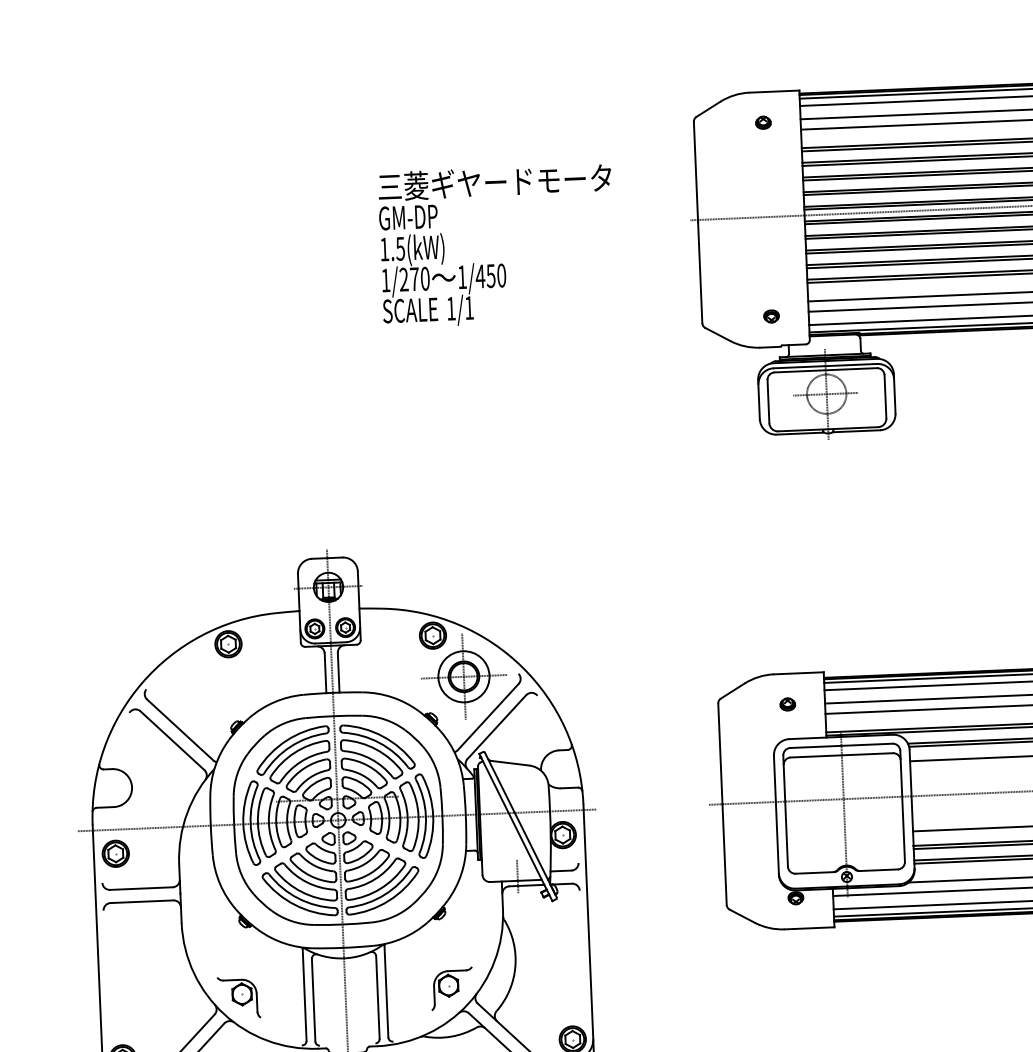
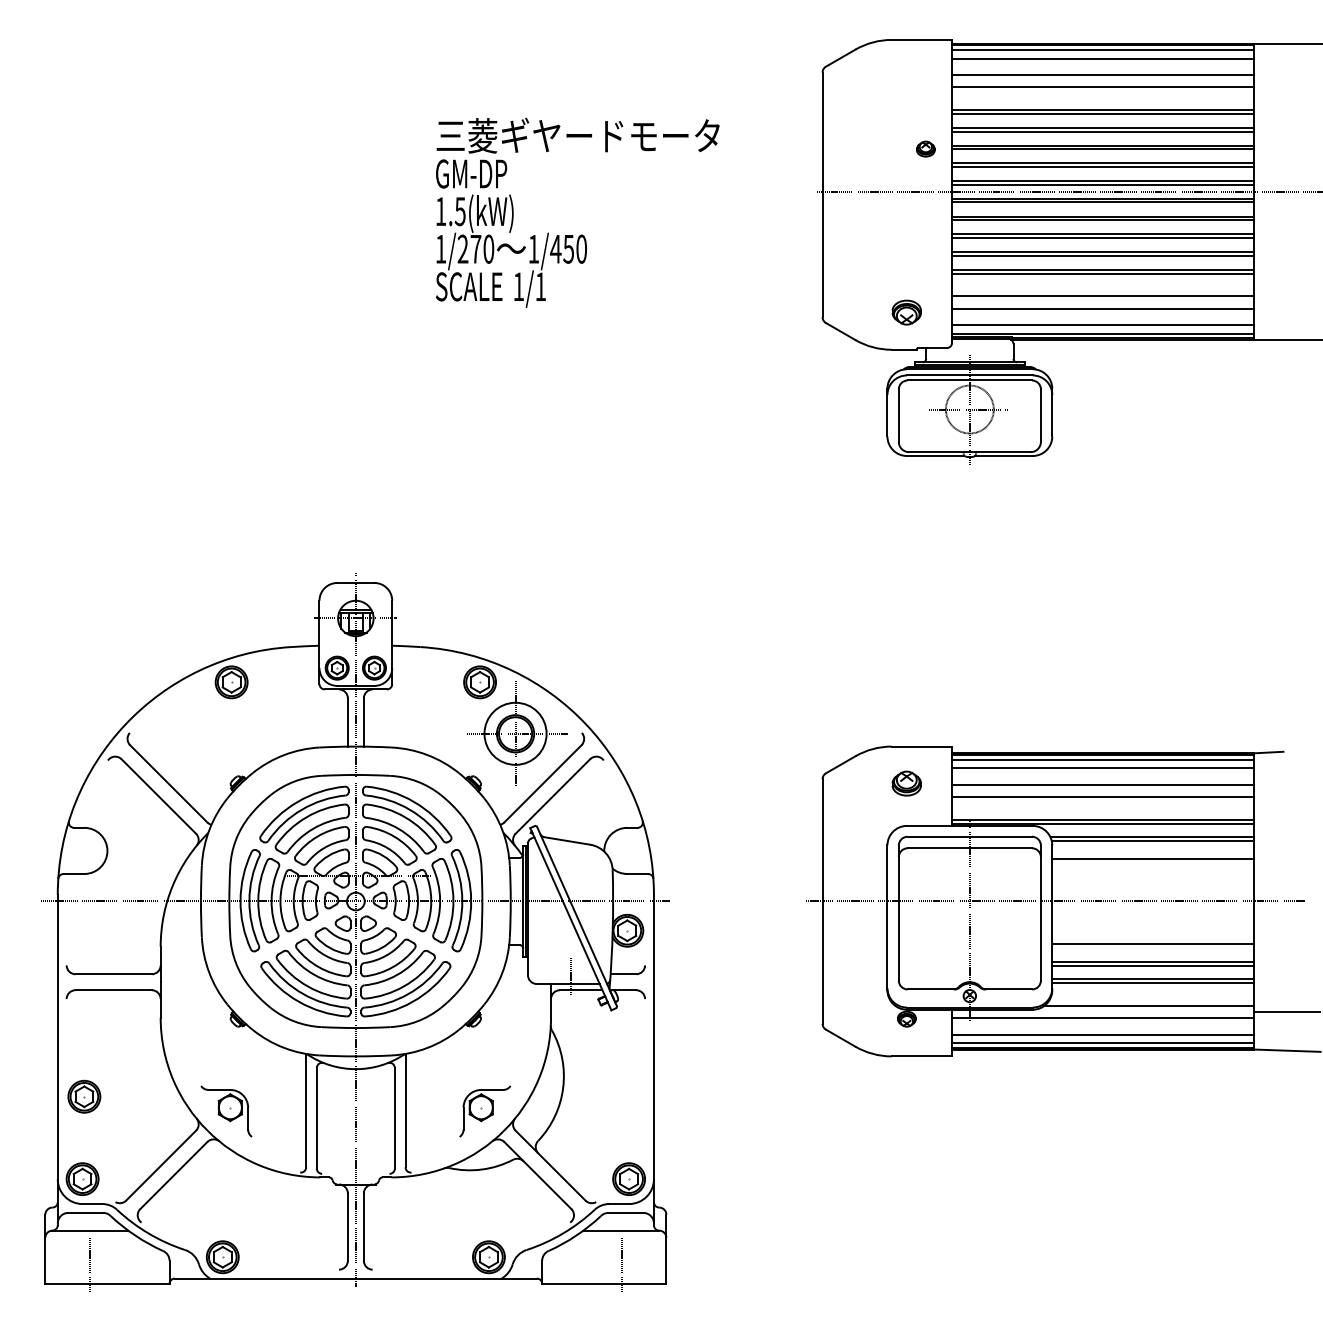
part: (763, 122) -> (925, 148), moved
part: (771, 316) -> (906, 312), size x1.6
part: (787, 704) -> (906, 783), size x1.6
part: (115, 853) -> (84, 1096), moved

